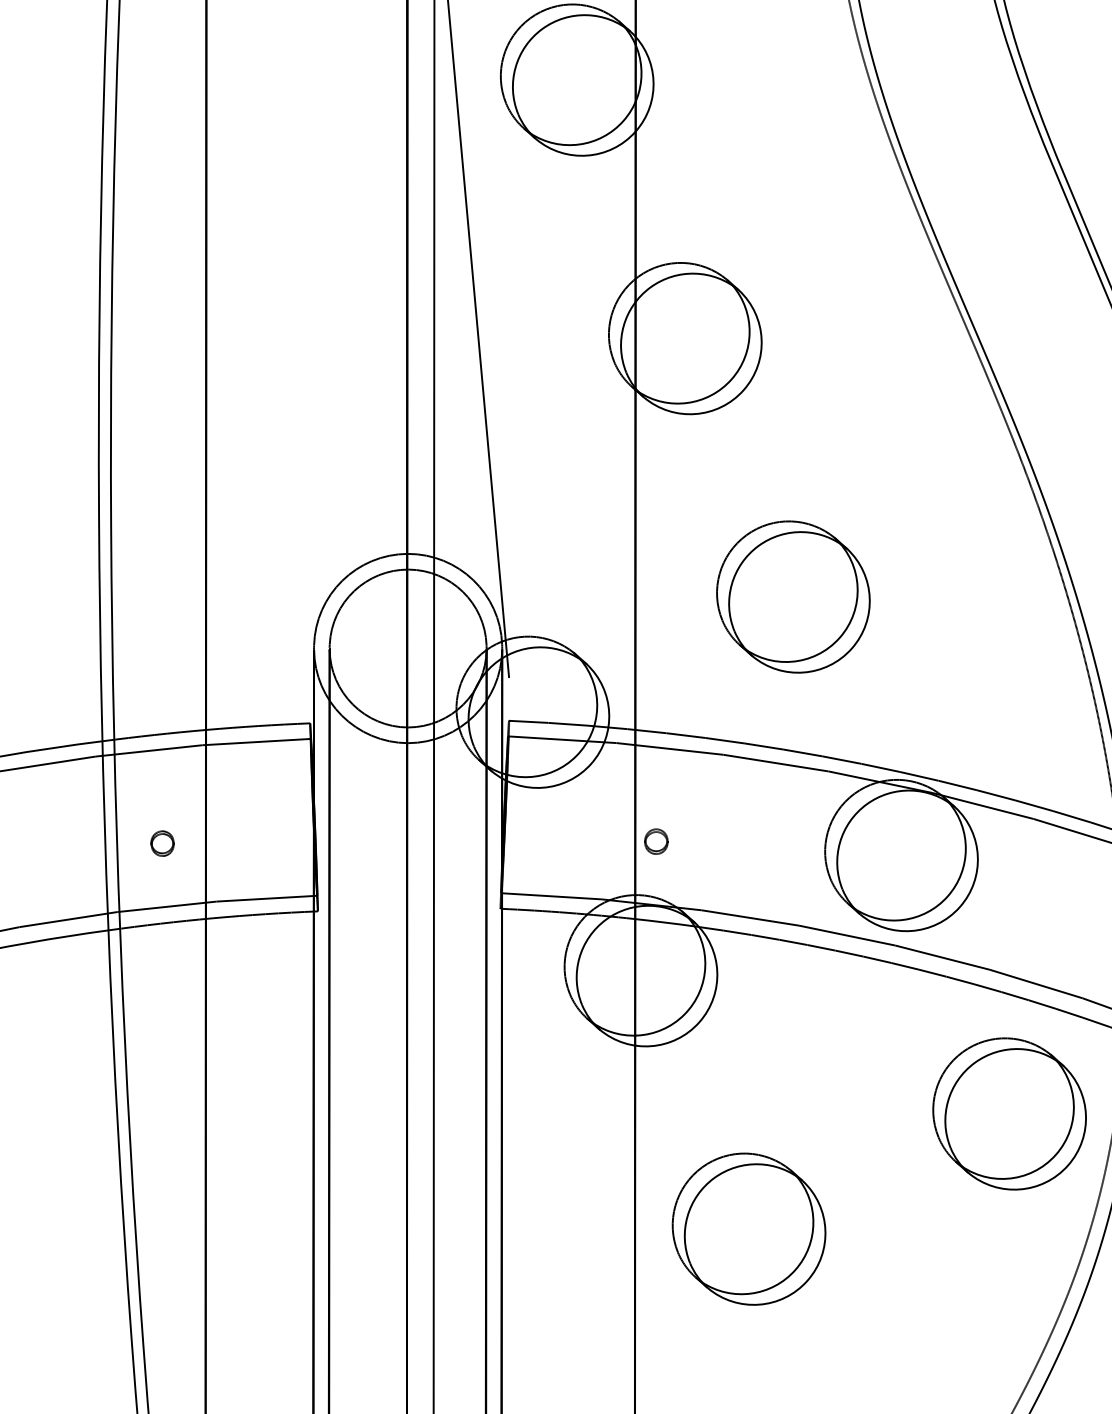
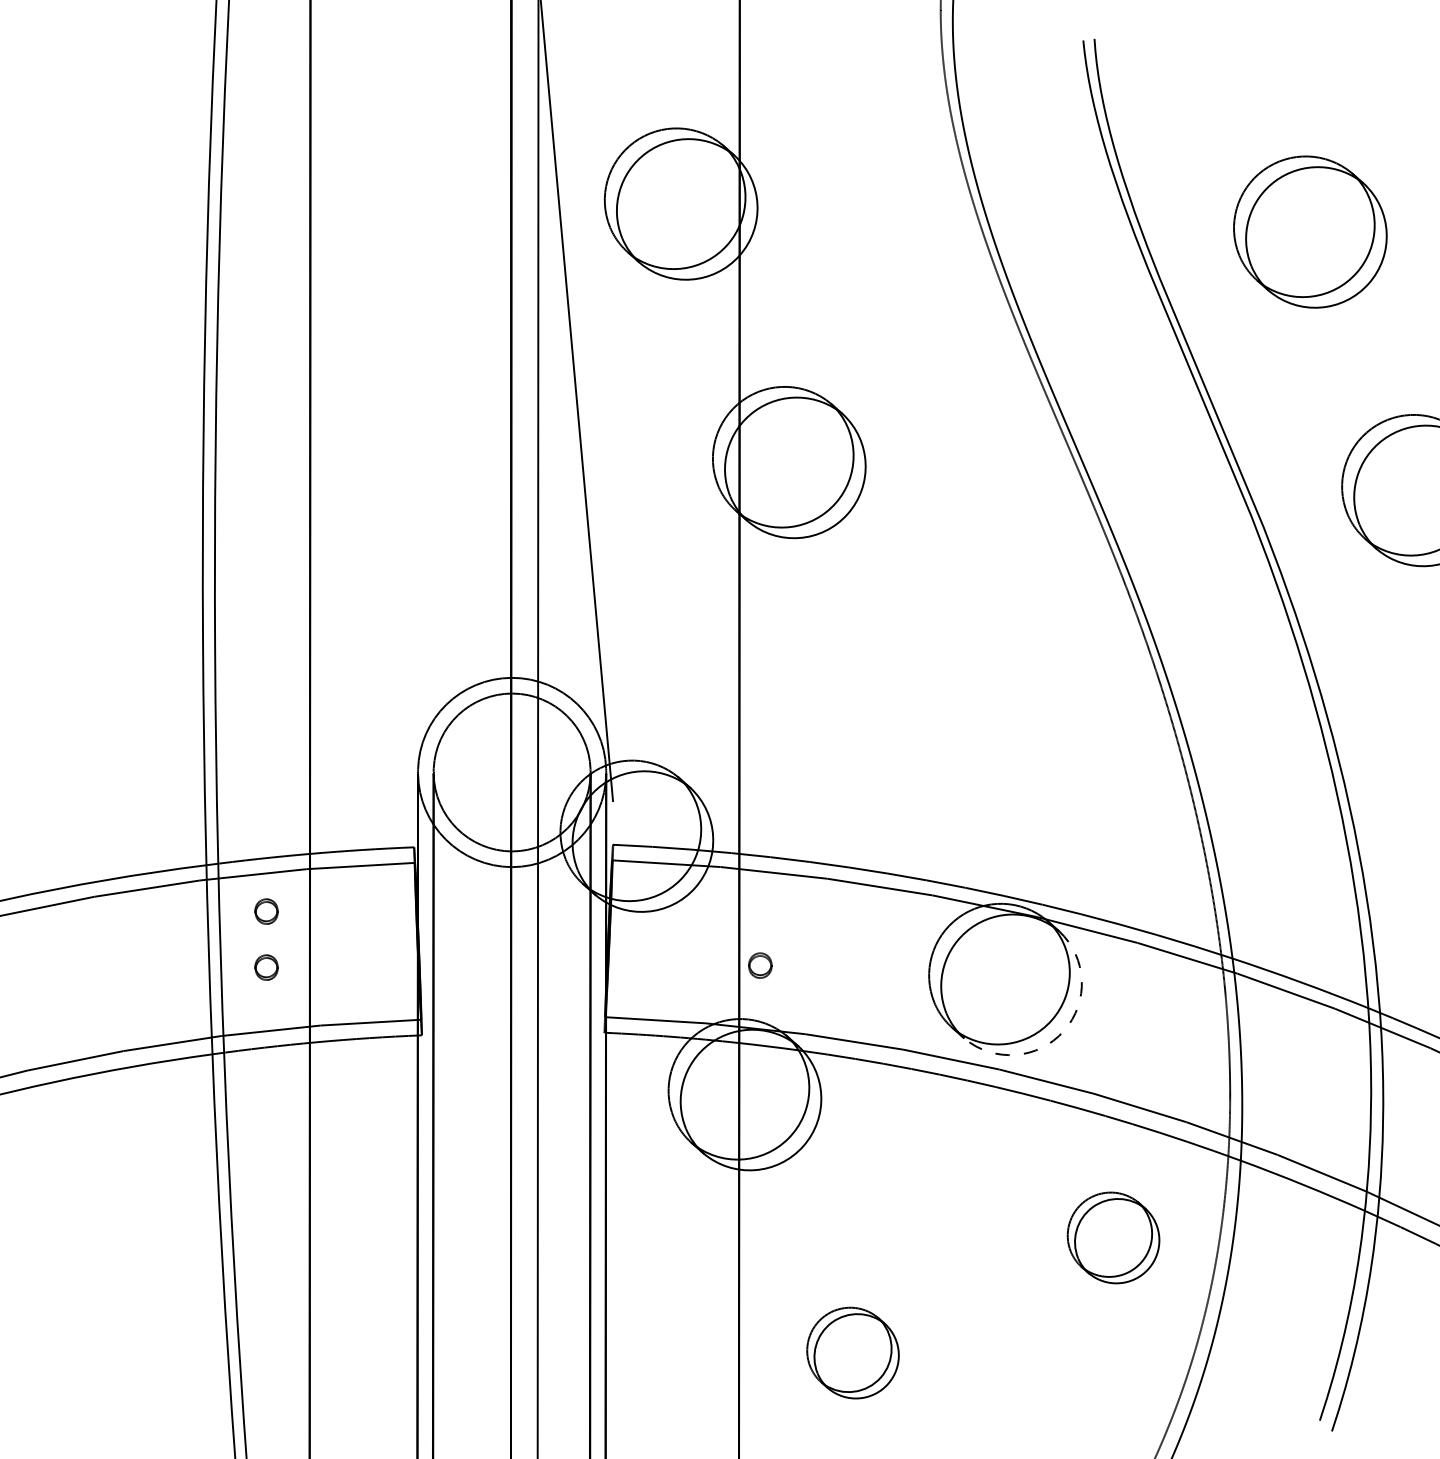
part: (793, 596) -> (897, 720), removed
part: (162, 787) -> (266, 911), added
arc: (959, 907) -> (1063, 1031), solid -> dashed
part: (1009, 1113) -> (1113, 1237), size x0.6
part: (748, 1228) -> (852, 1352), size x0.6

